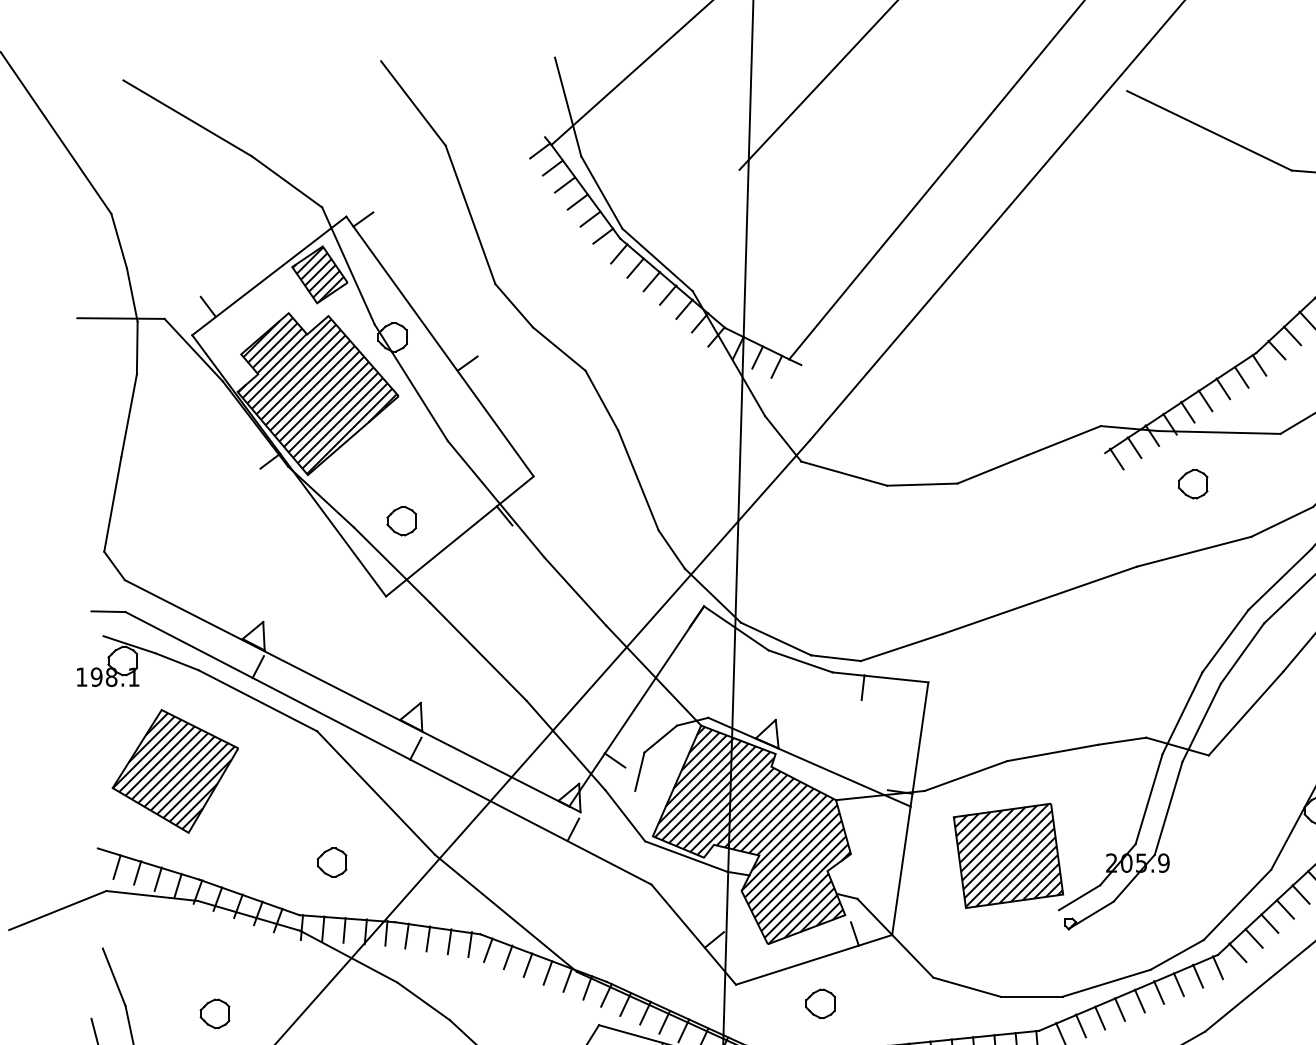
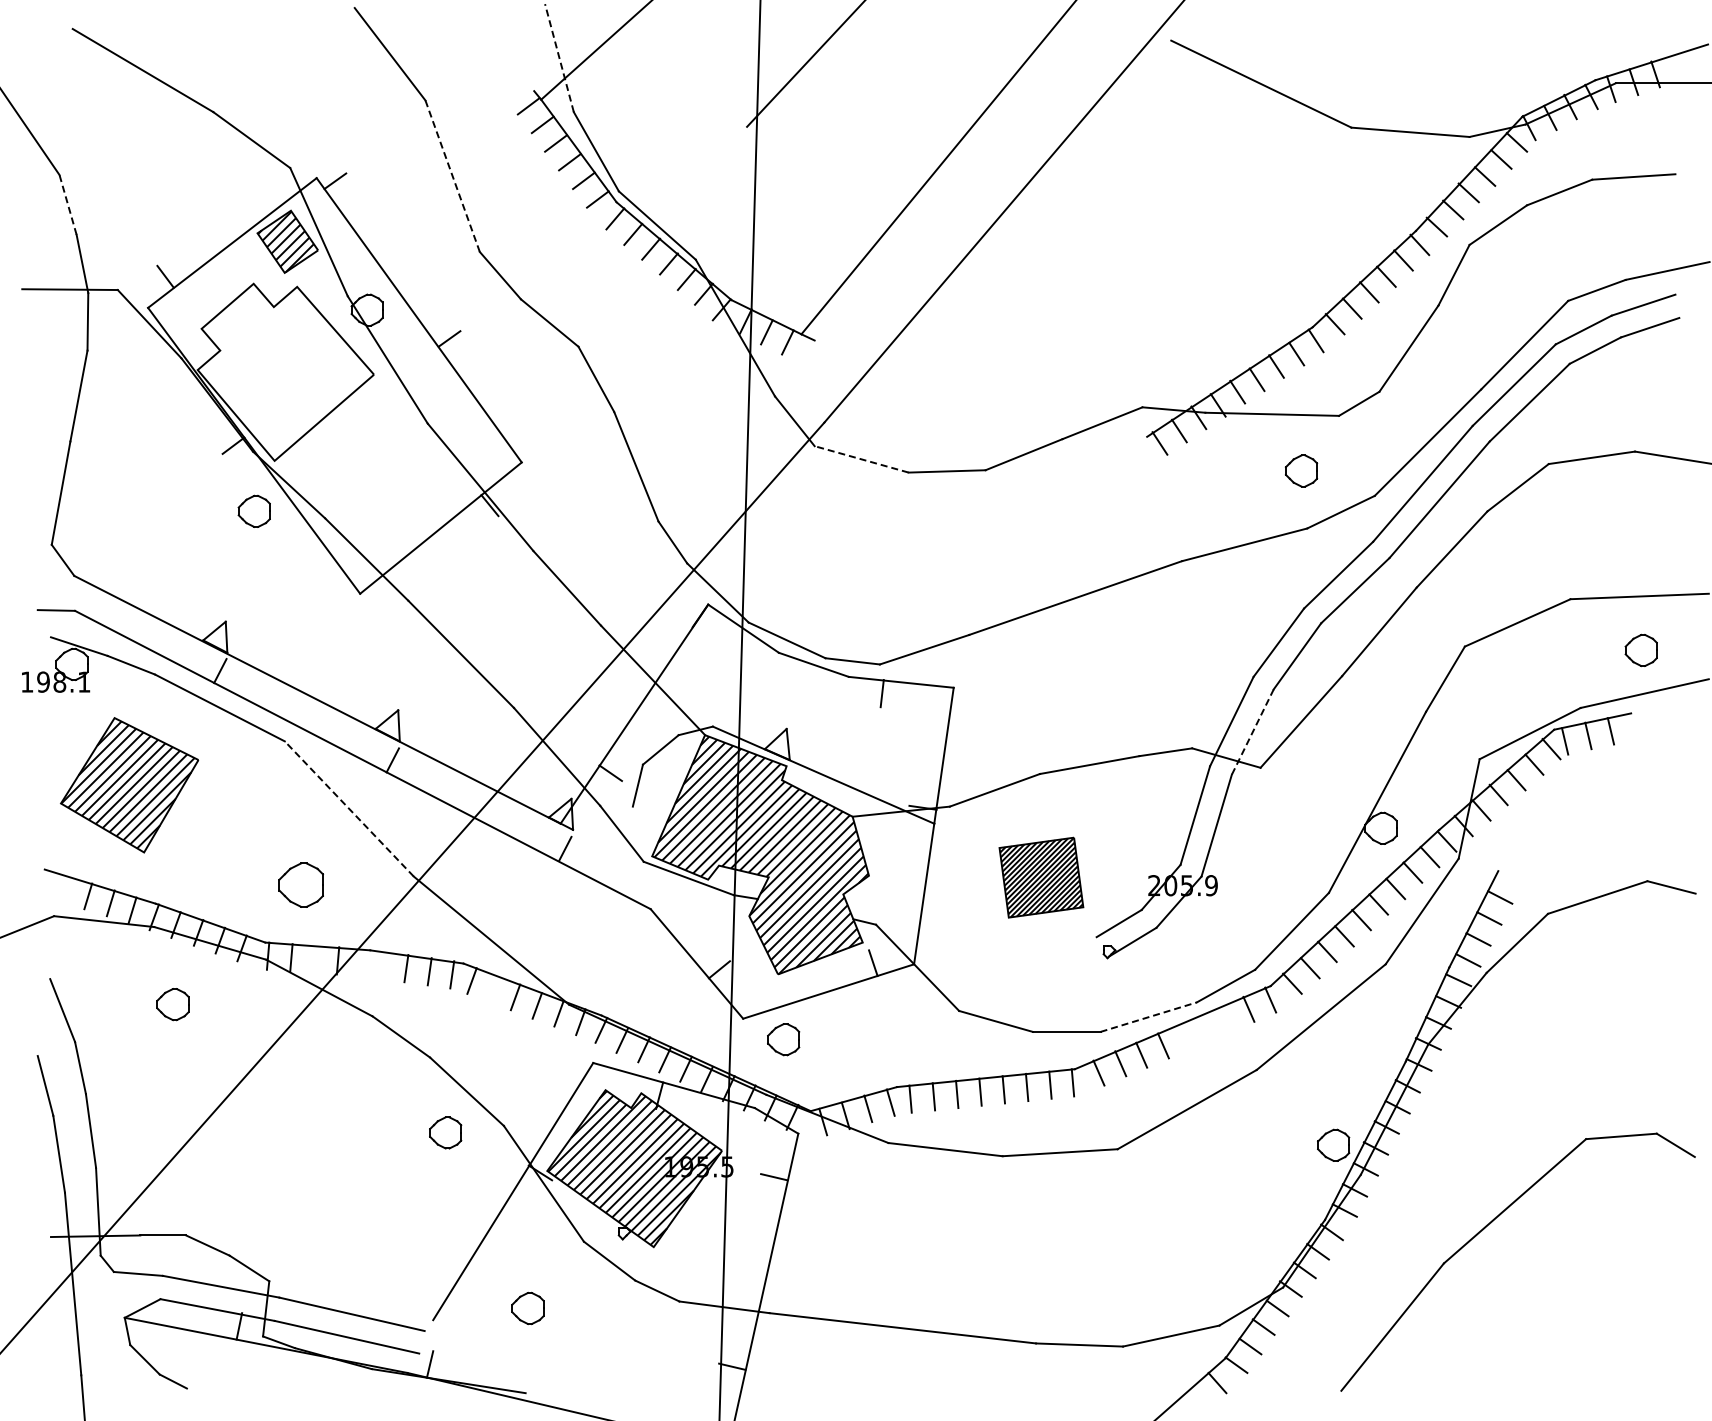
line: (568, 107) -> (559, 58), solid -> dashed
line: (470, 215) -> (452, 176), solid -> dashed
line: (118, 240) -> (67, 204), solid -> dashed
hatch: (317, 395) -> (285, 373), removed
line: (844, 473) -> (861, 459), solid -> dashed
part: (1193, 483) -> (1301, 470), moved
part: (400, 520) -> (253, 510), moved
line: (1201, 723) -> (1252, 732), solid -> dashed
line: (375, 792) -> (348, 808), solid -> dashed
part: (1008, 855) -> (1041, 877), size x0.7
part: (331, 862) -> (300, 884), size x1.4
line: (116, 866) -> (65, 889), removed
line: (344, 929) -> (314, 958), removed
line: (386, 932) -> (360, 961), removed
line: (407, 936) -> (383, 965), removed
line: (507, 957) -> (493, 988), removed
line: (1107, 983) -> (1149, 1017), solid -> dashed
line: (1178, 984) -> (1227, 1018), removed
line: (1158, 991) -> (1205, 1026), removed
line: (1139, 1000) -> (1184, 1036), removed
part: (820, 1003) -> (783, 1039), moved
part: (214, 1013) -> (172, 1004), moved

